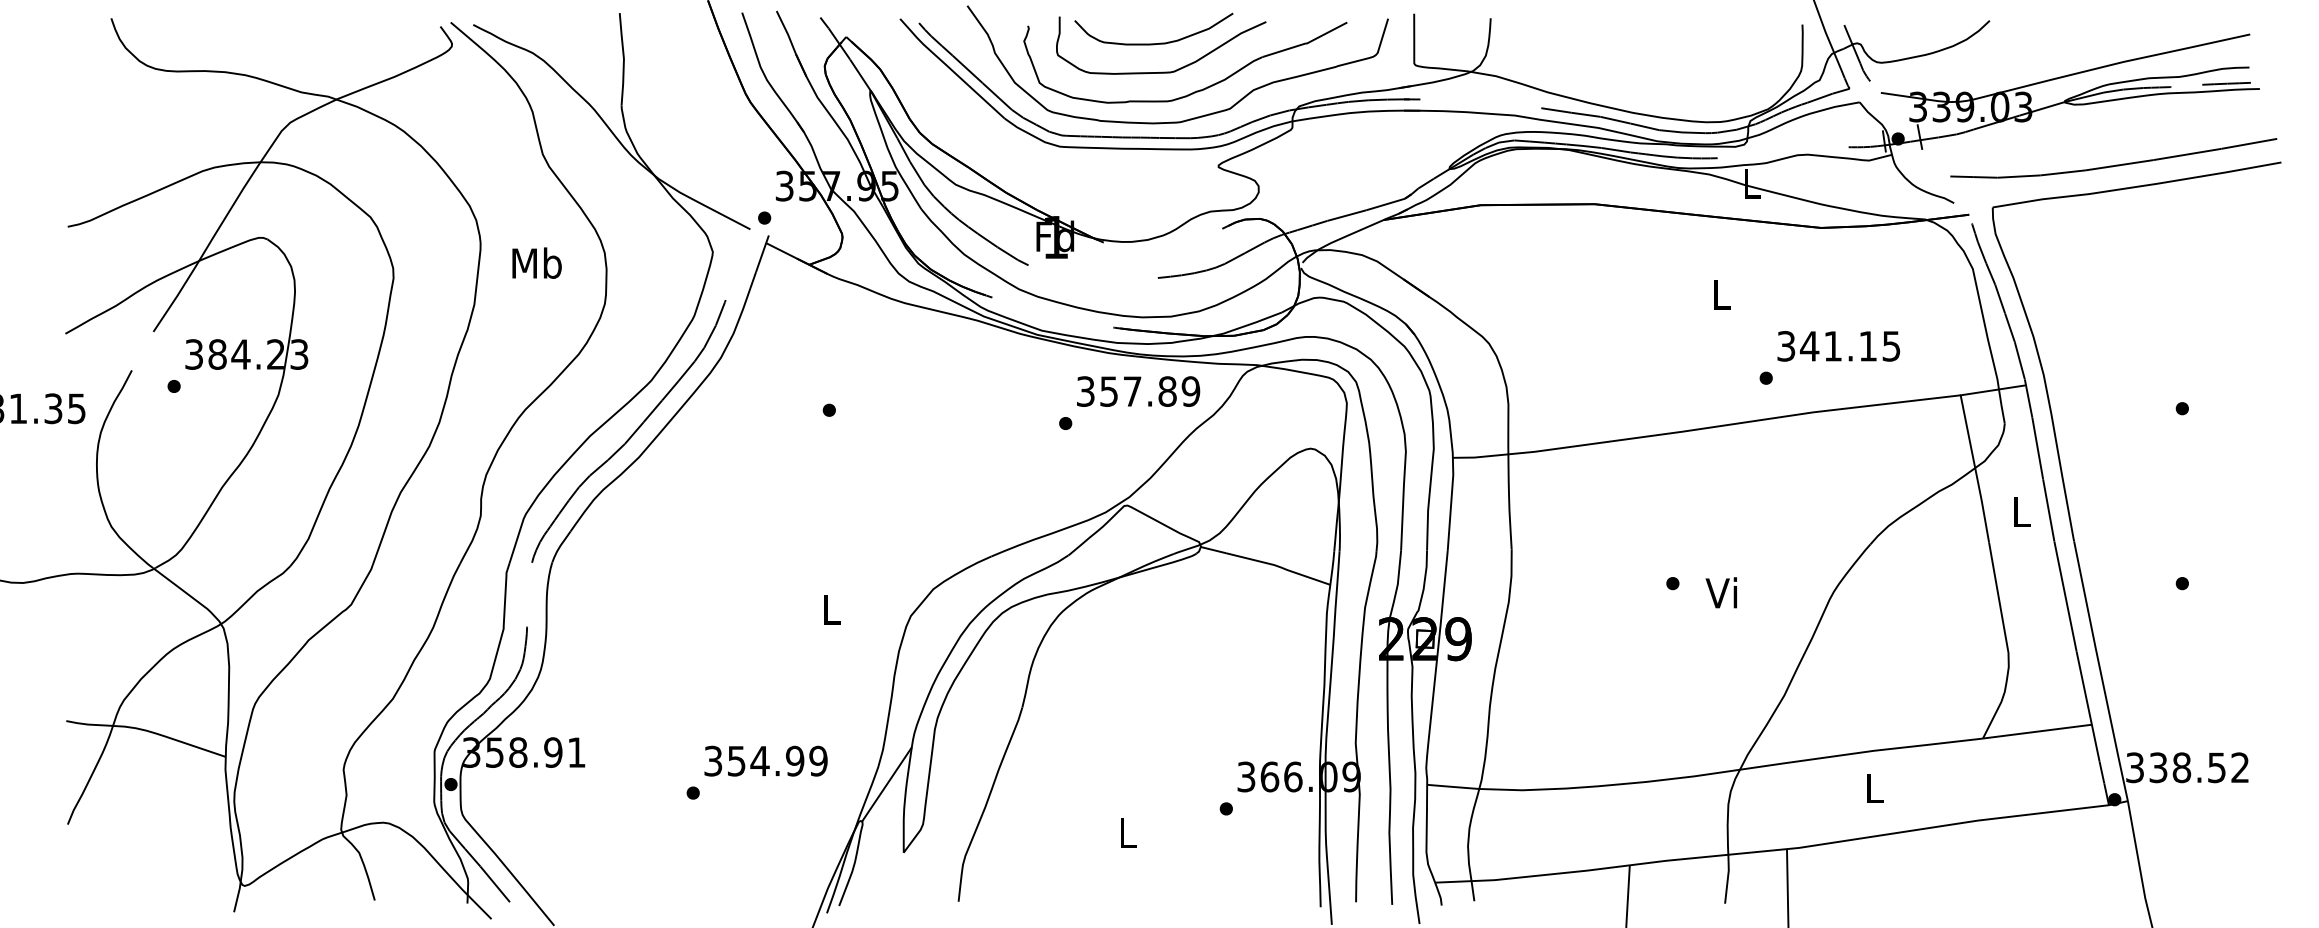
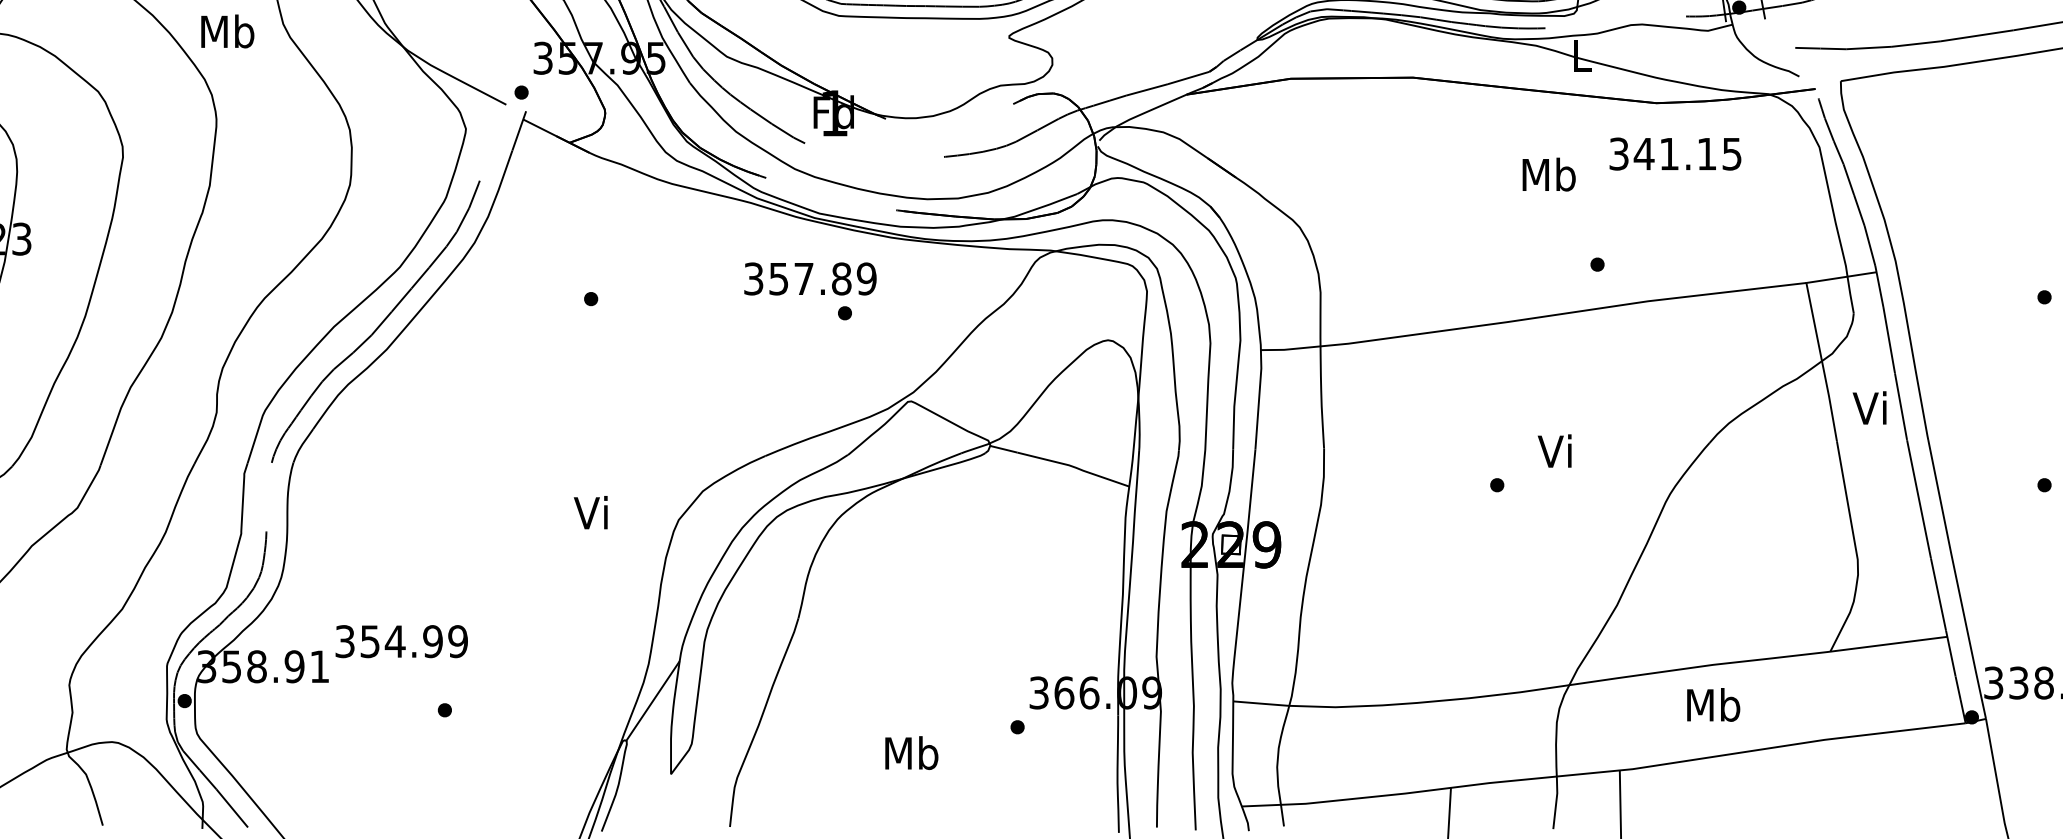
text: (536, 262) -> (227, 30), moved
text: (1720, 294) -> (1548, 174), L -> Mb
text: (1838, 346) -> (1675, 154), moved
text: (1138, 391) -> (810, 278), moved
text: (2019, 511) -> (1869, 407), L -> Vi
text: (1720, 592) -> (1553, 450), moved
text: (828, 608) -> (590, 511), L -> Vi
text: (765, 760) -> (401, 640), moved
text: (1874, 787) -> (1713, 704), L -> Mb
text: (1127, 832) -> (911, 752), L -> Mb

